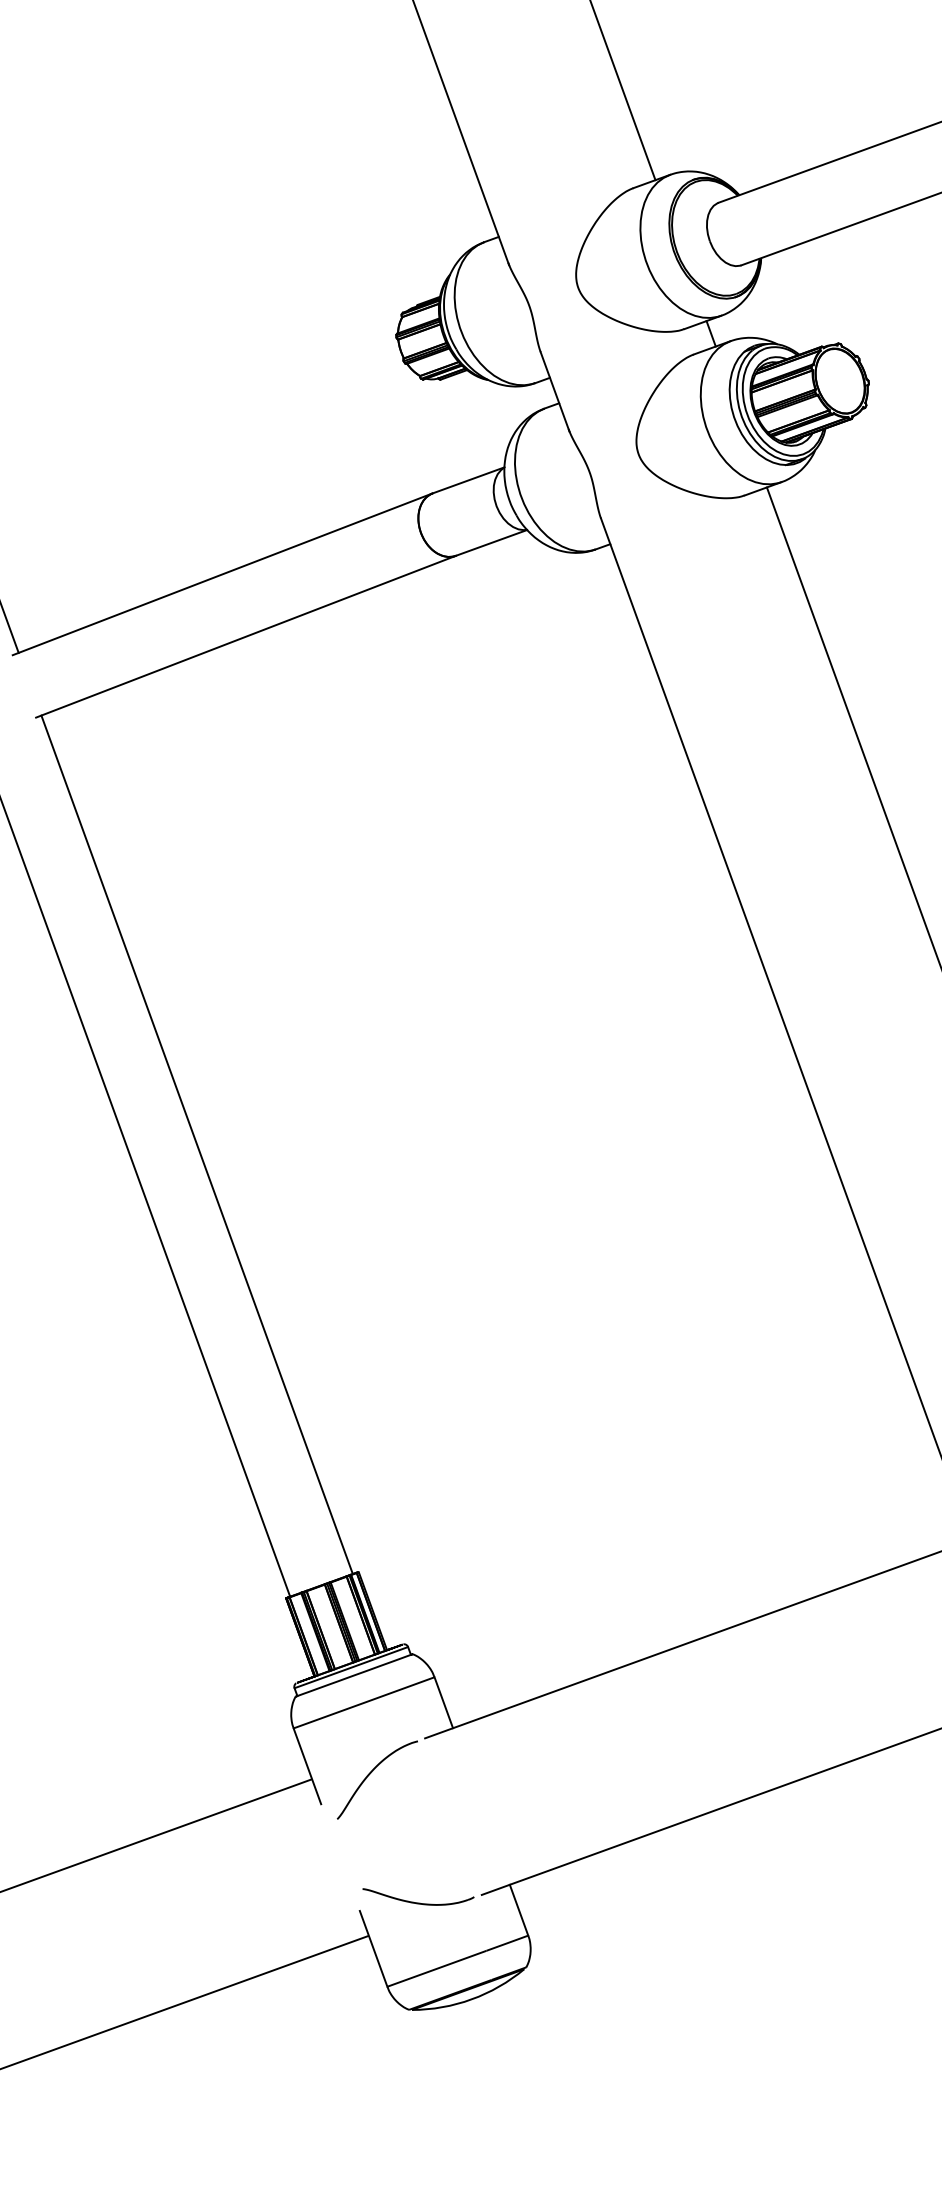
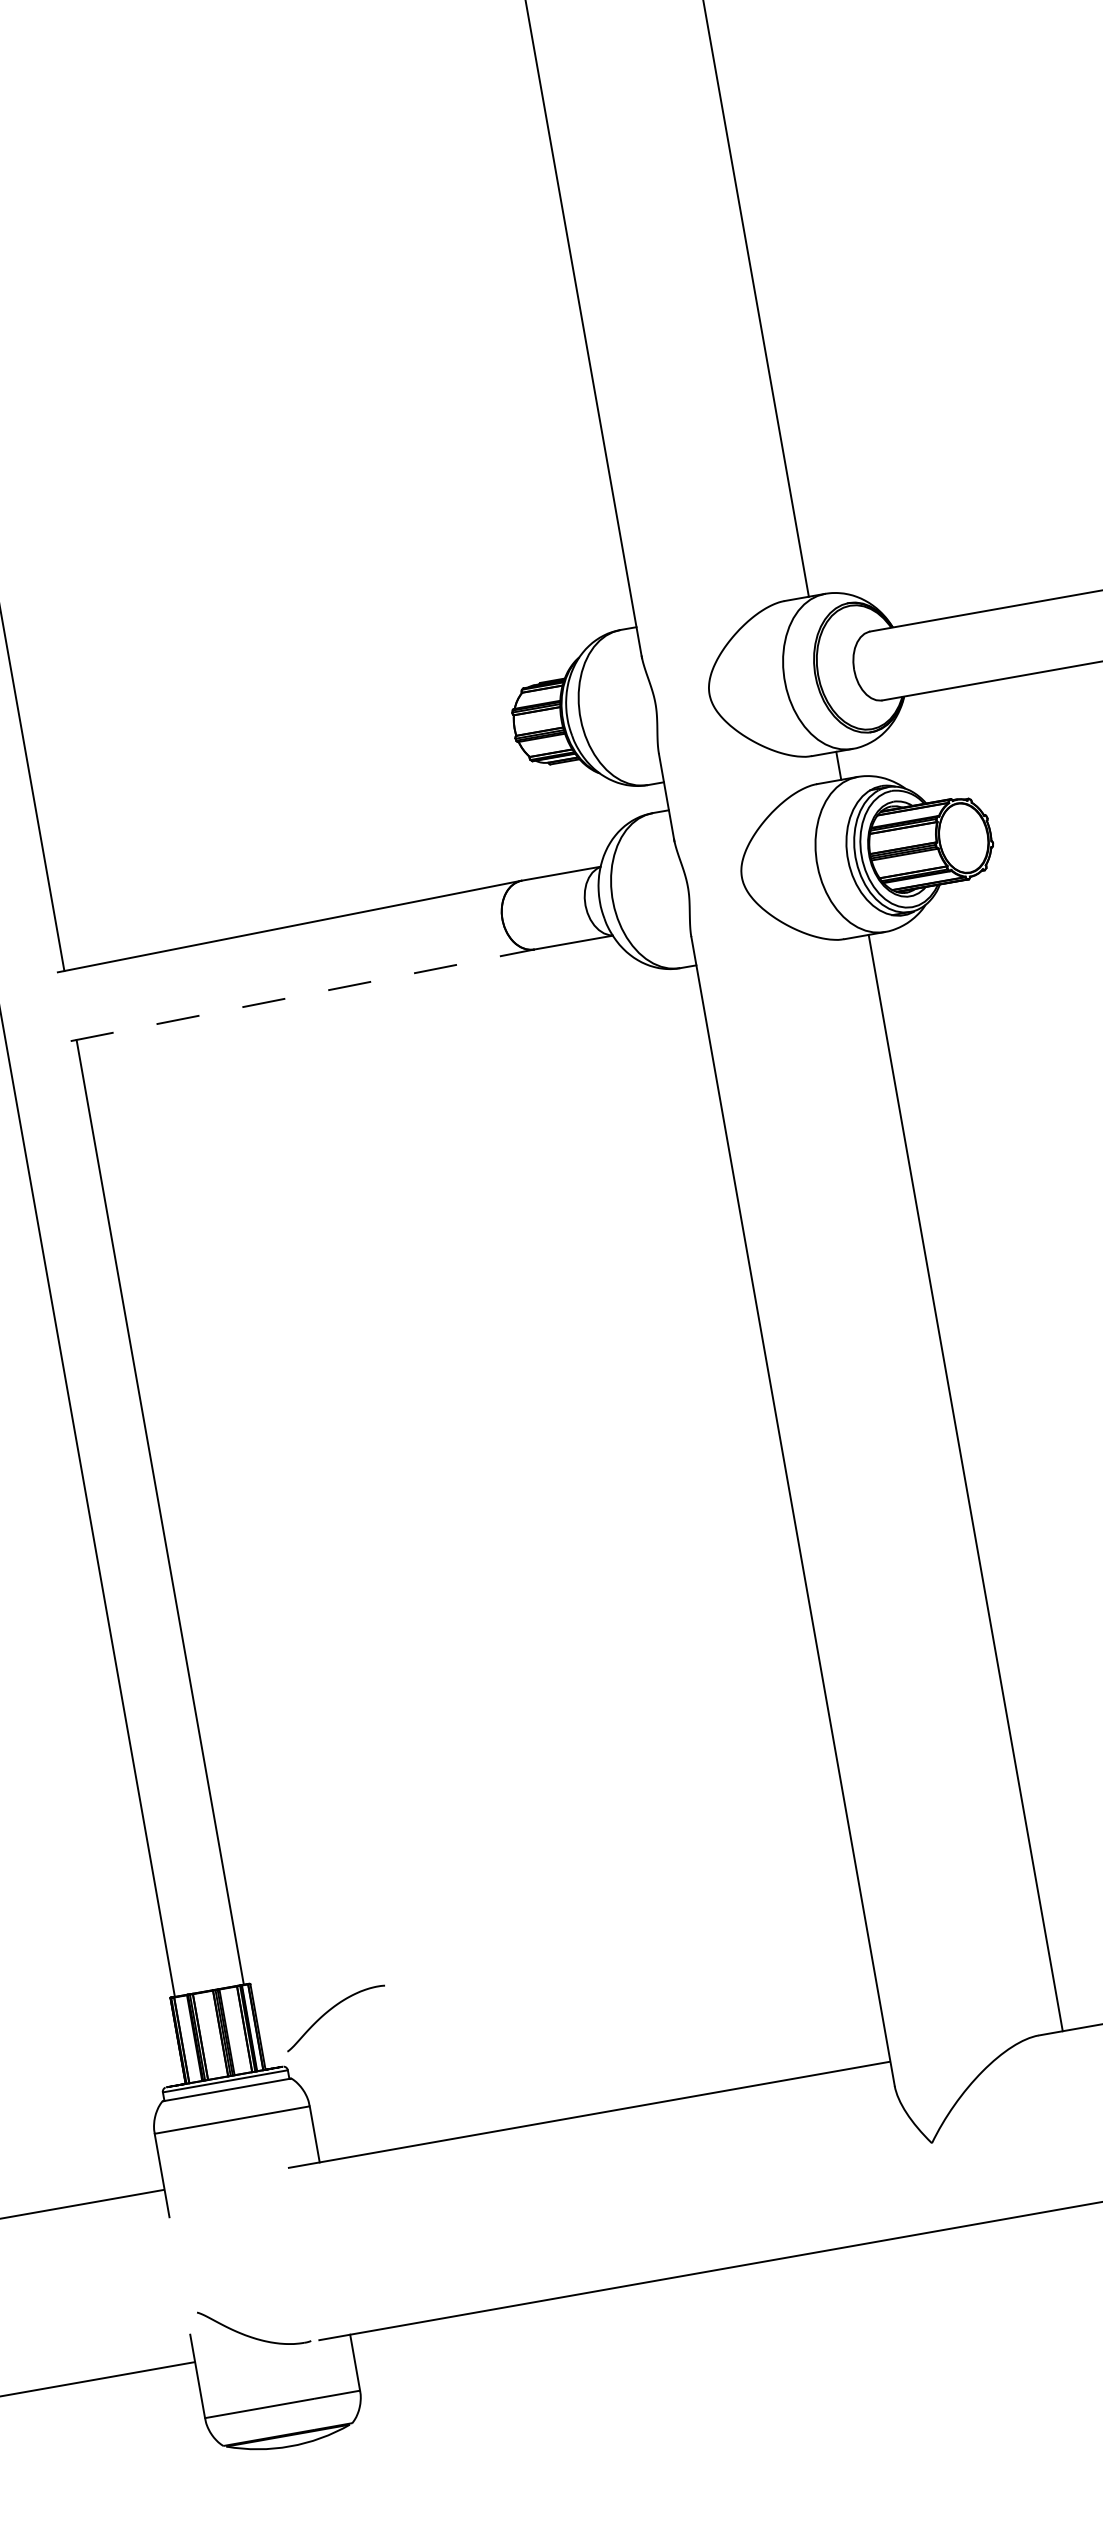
line: (246, 636) -> (303, 995), solid -> dashed
curve: (370, 1774) -> (329, 2011), moved

